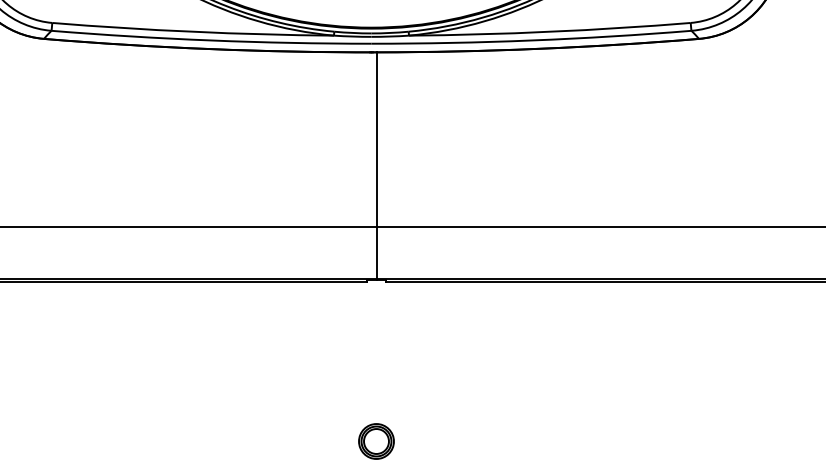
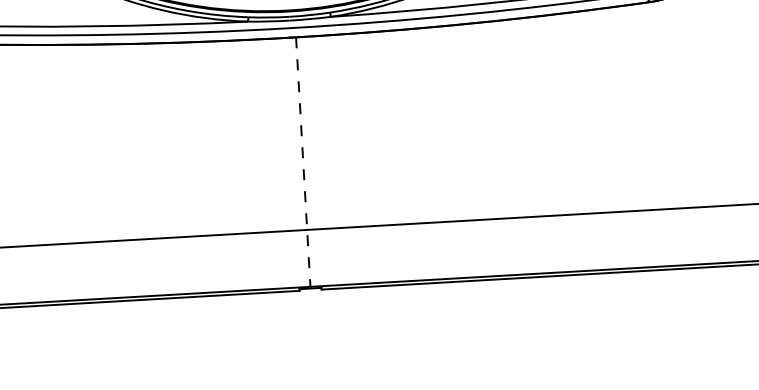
line: (376, 166) -> (303, 163), solid -> dashed

